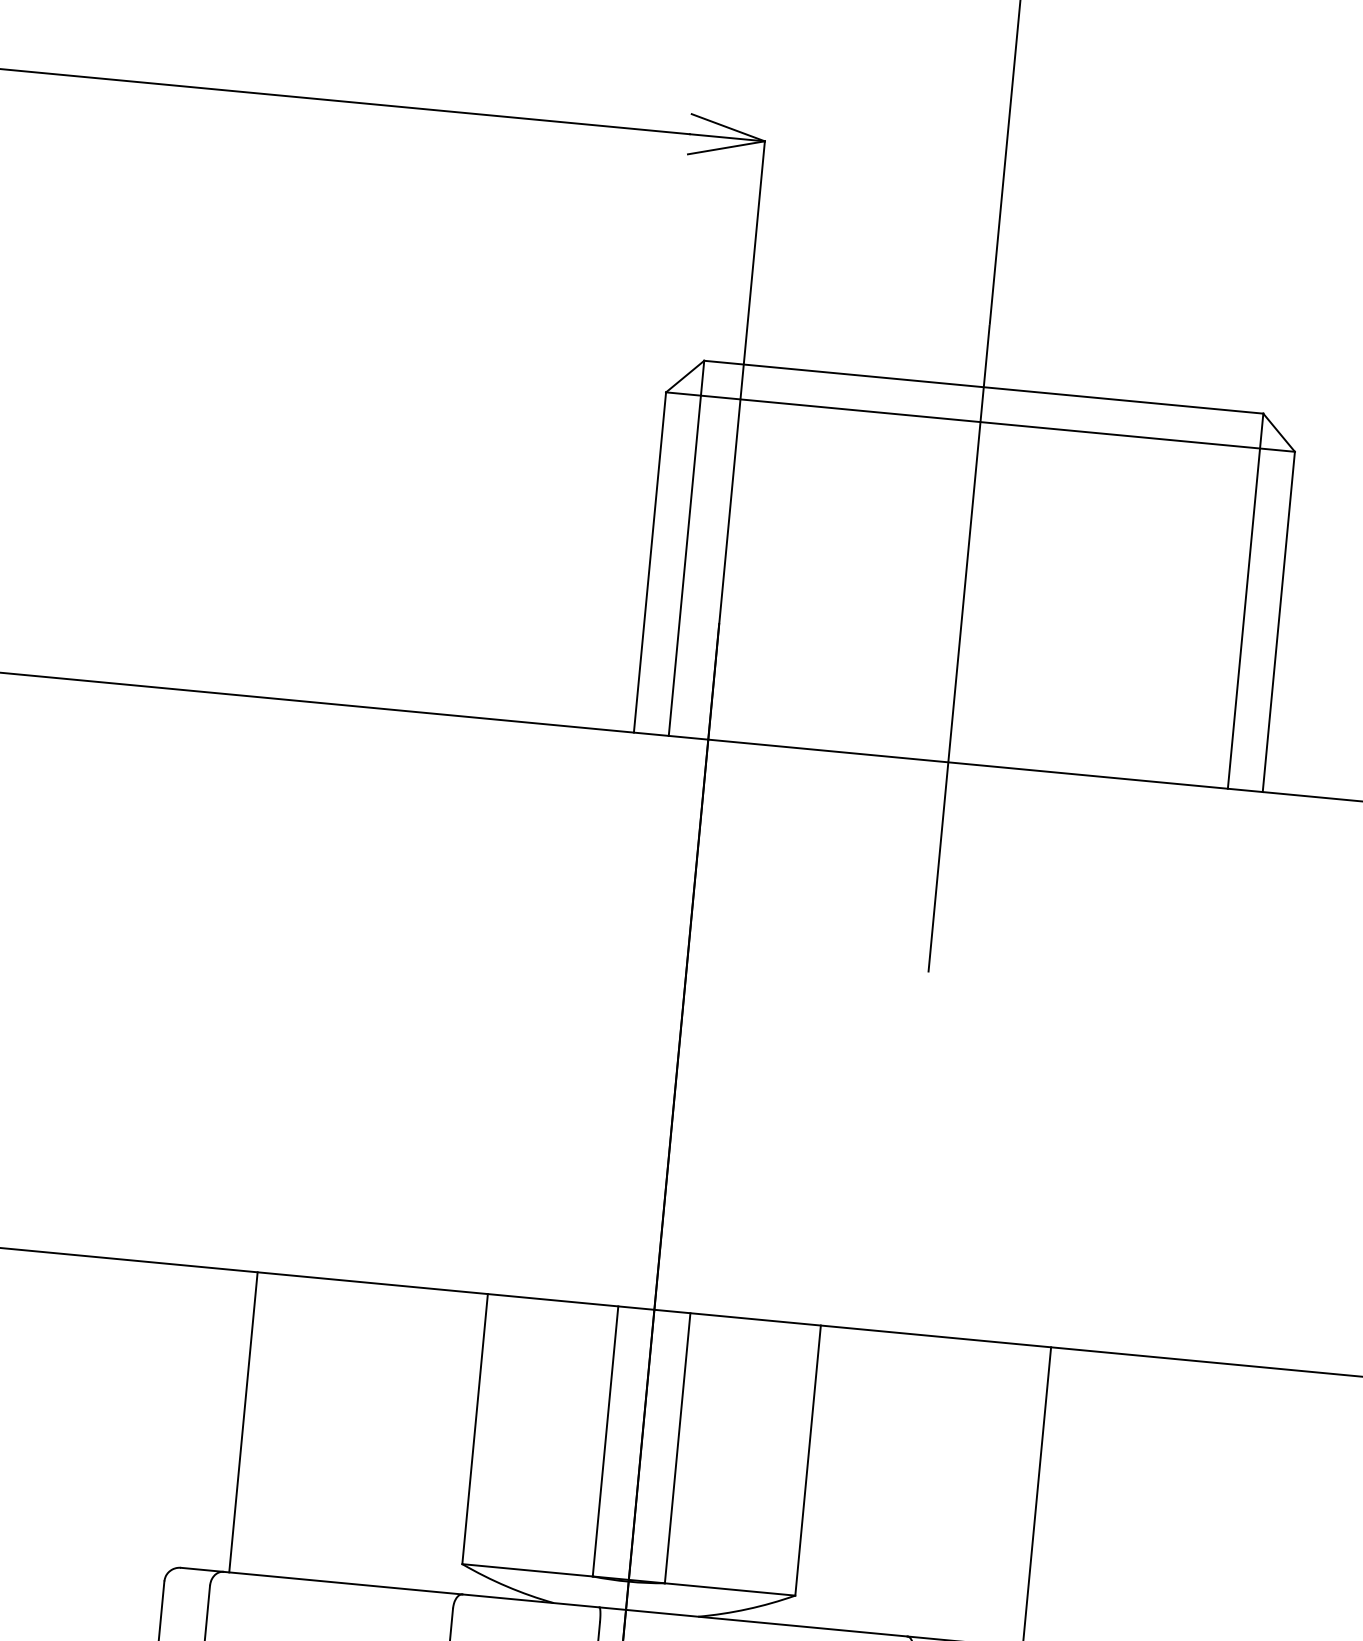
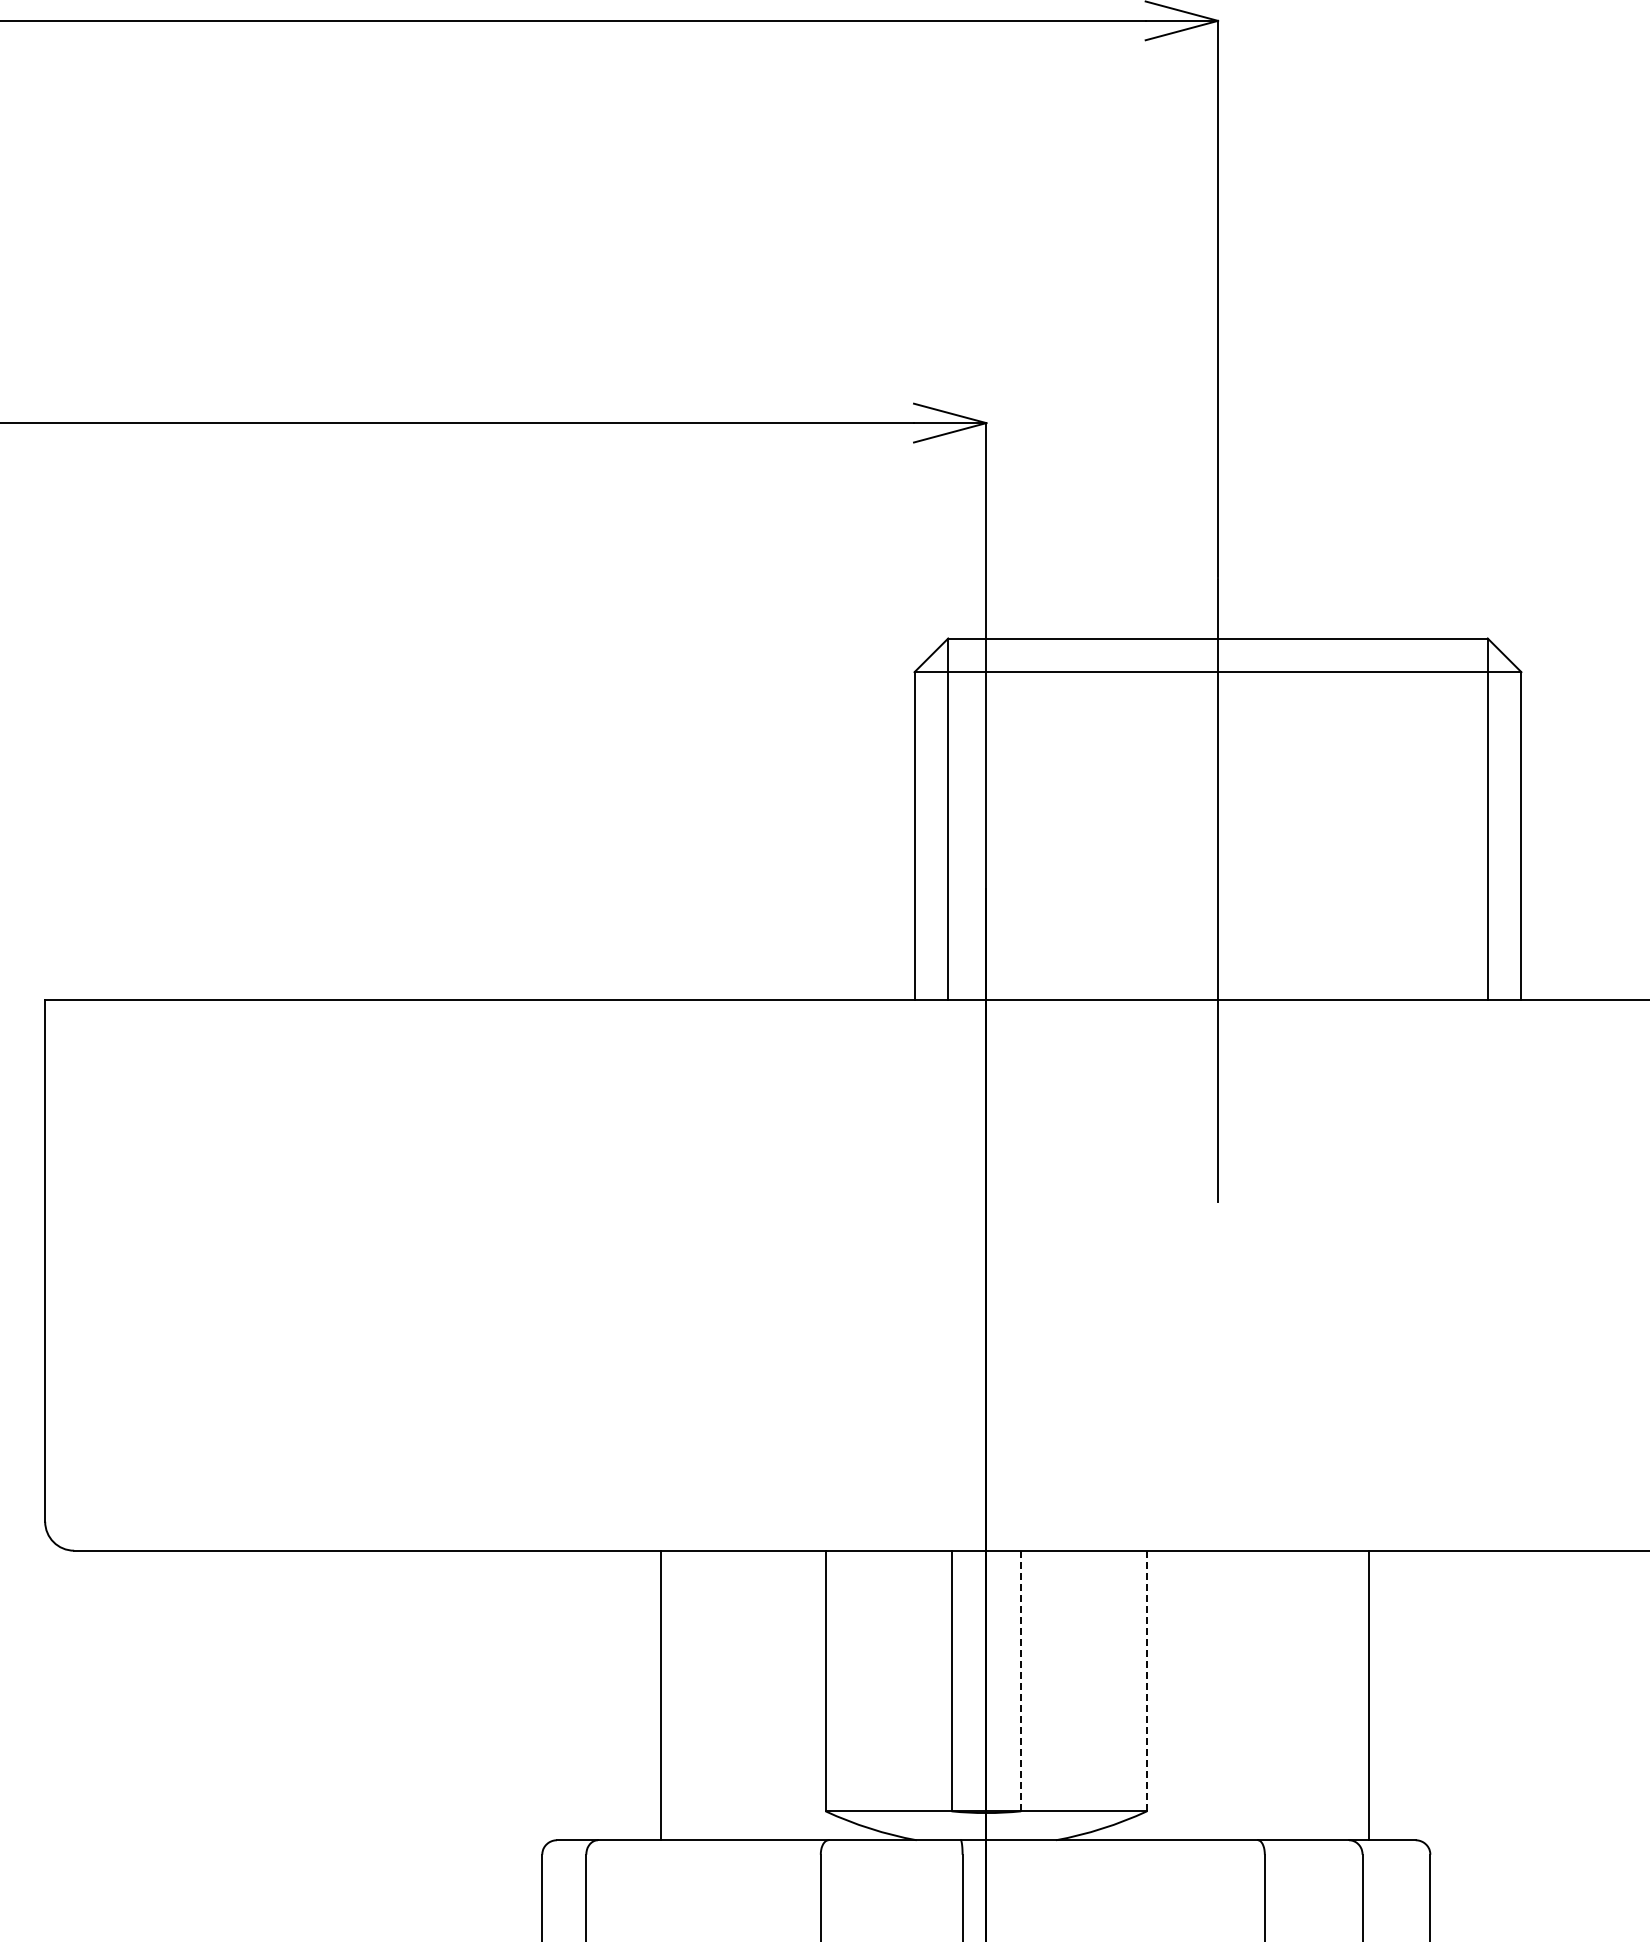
line: (243, 1422) -> (661, 1695), moved
line: (678, 1448) -> (1021, 1681), solid -> dashed
line: (807, 1460) -> (1146, 1680), solid -> dashed

